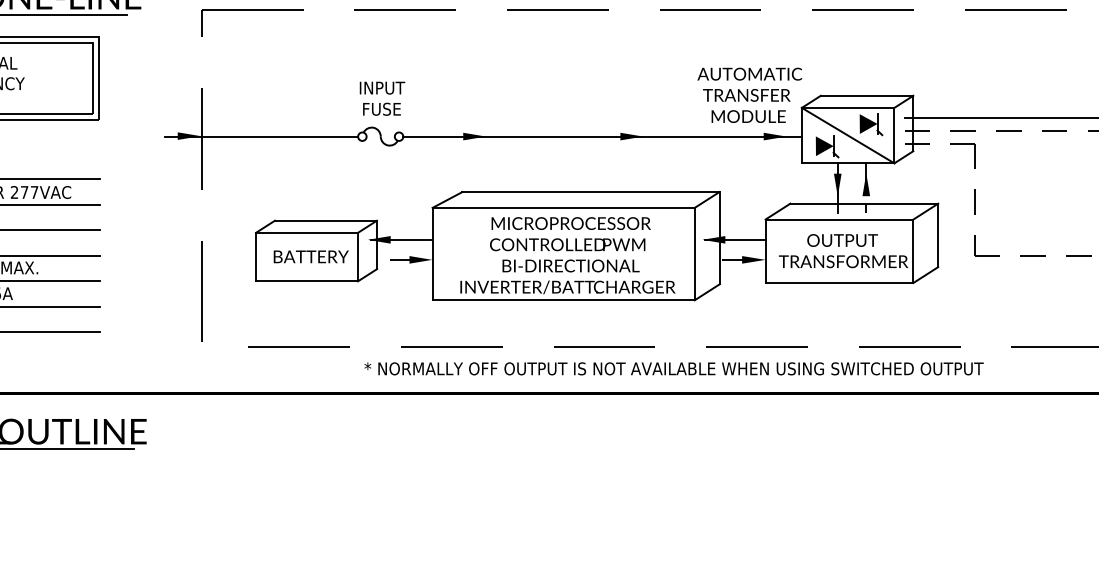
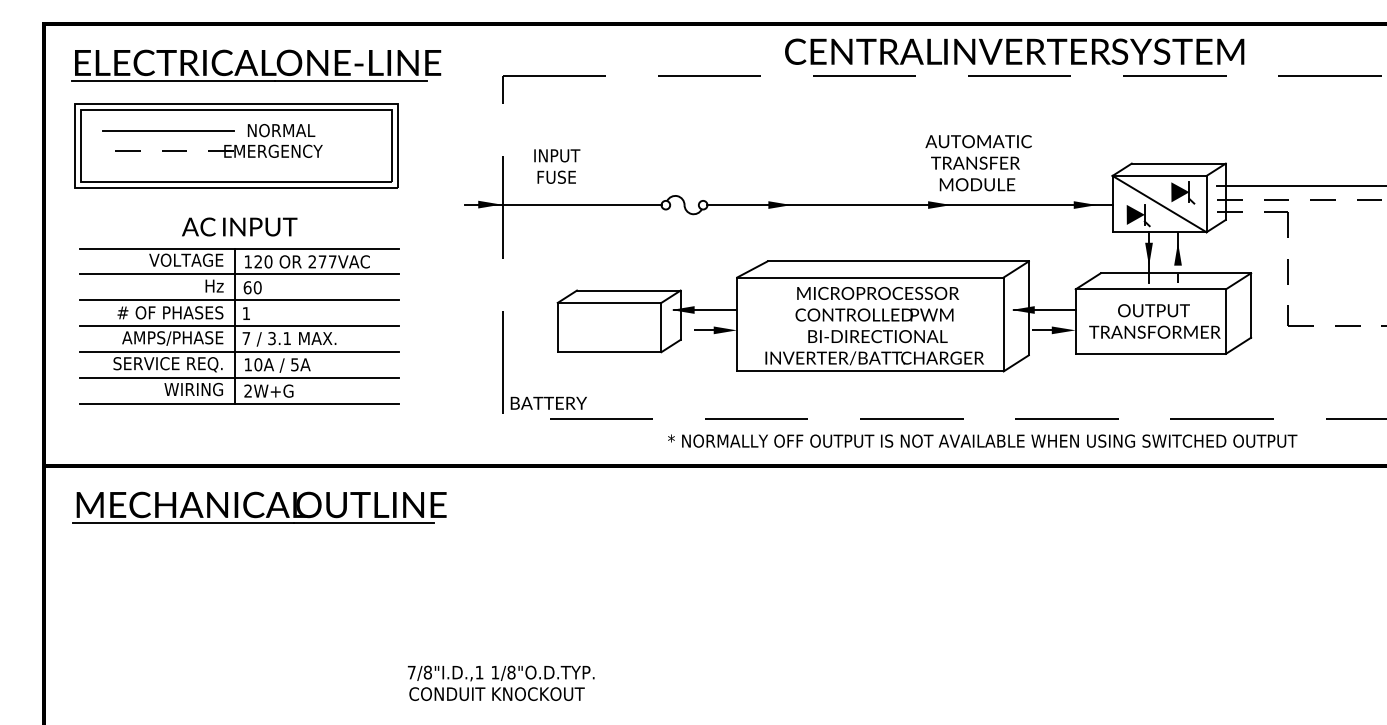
text: (749, 95) -> (978, 163), moved
text: (382, 98) -> (557, 166), moved
text: (310, 256) -> (548, 402), moved

